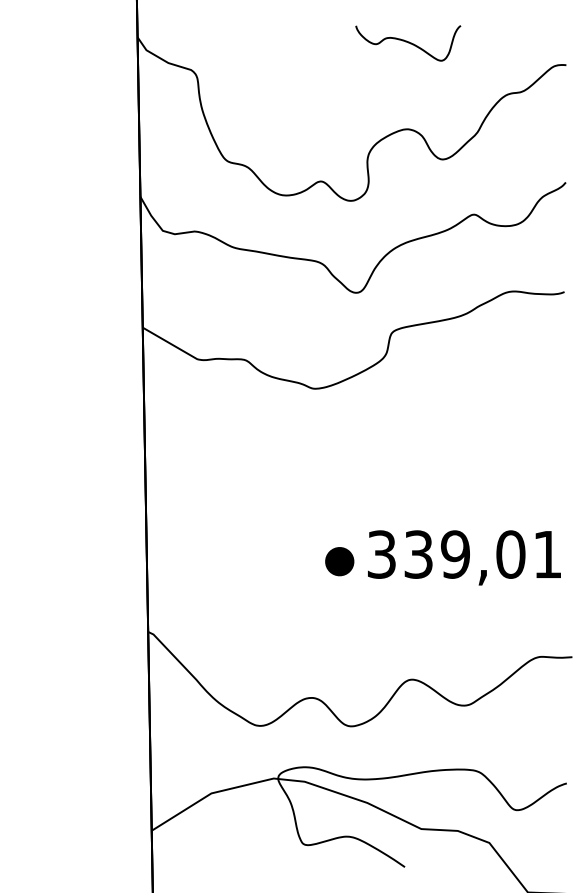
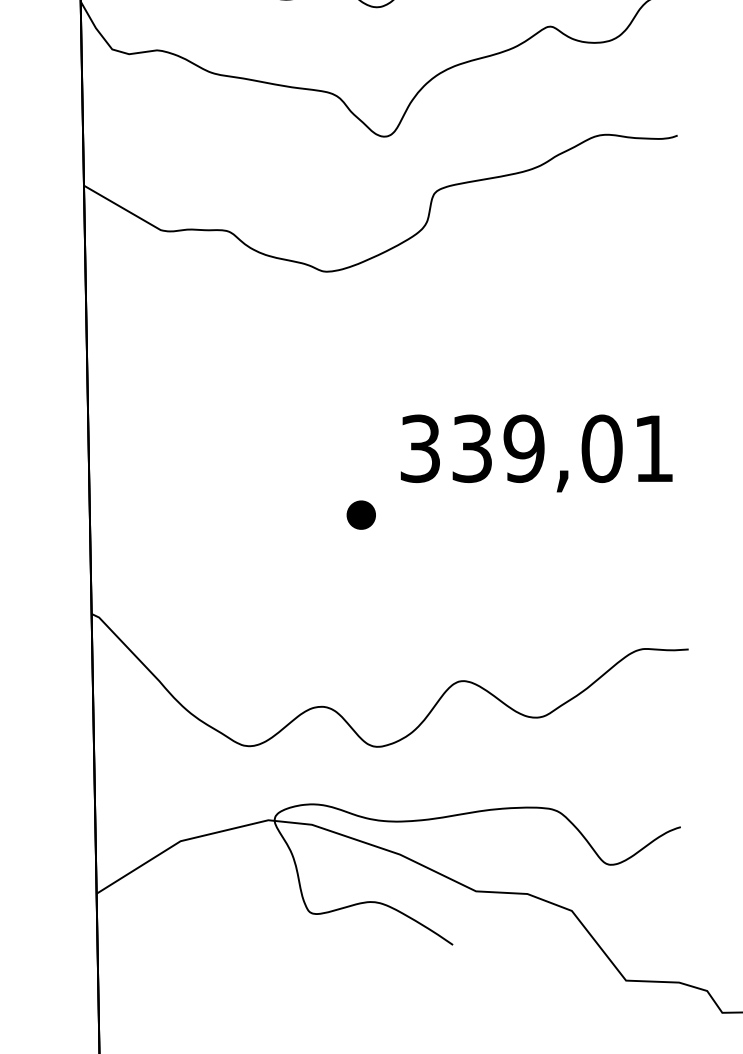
text: (464, 557) -> (536, 452), moved
part: (339, 561) -> (360, 514), size x0.71

